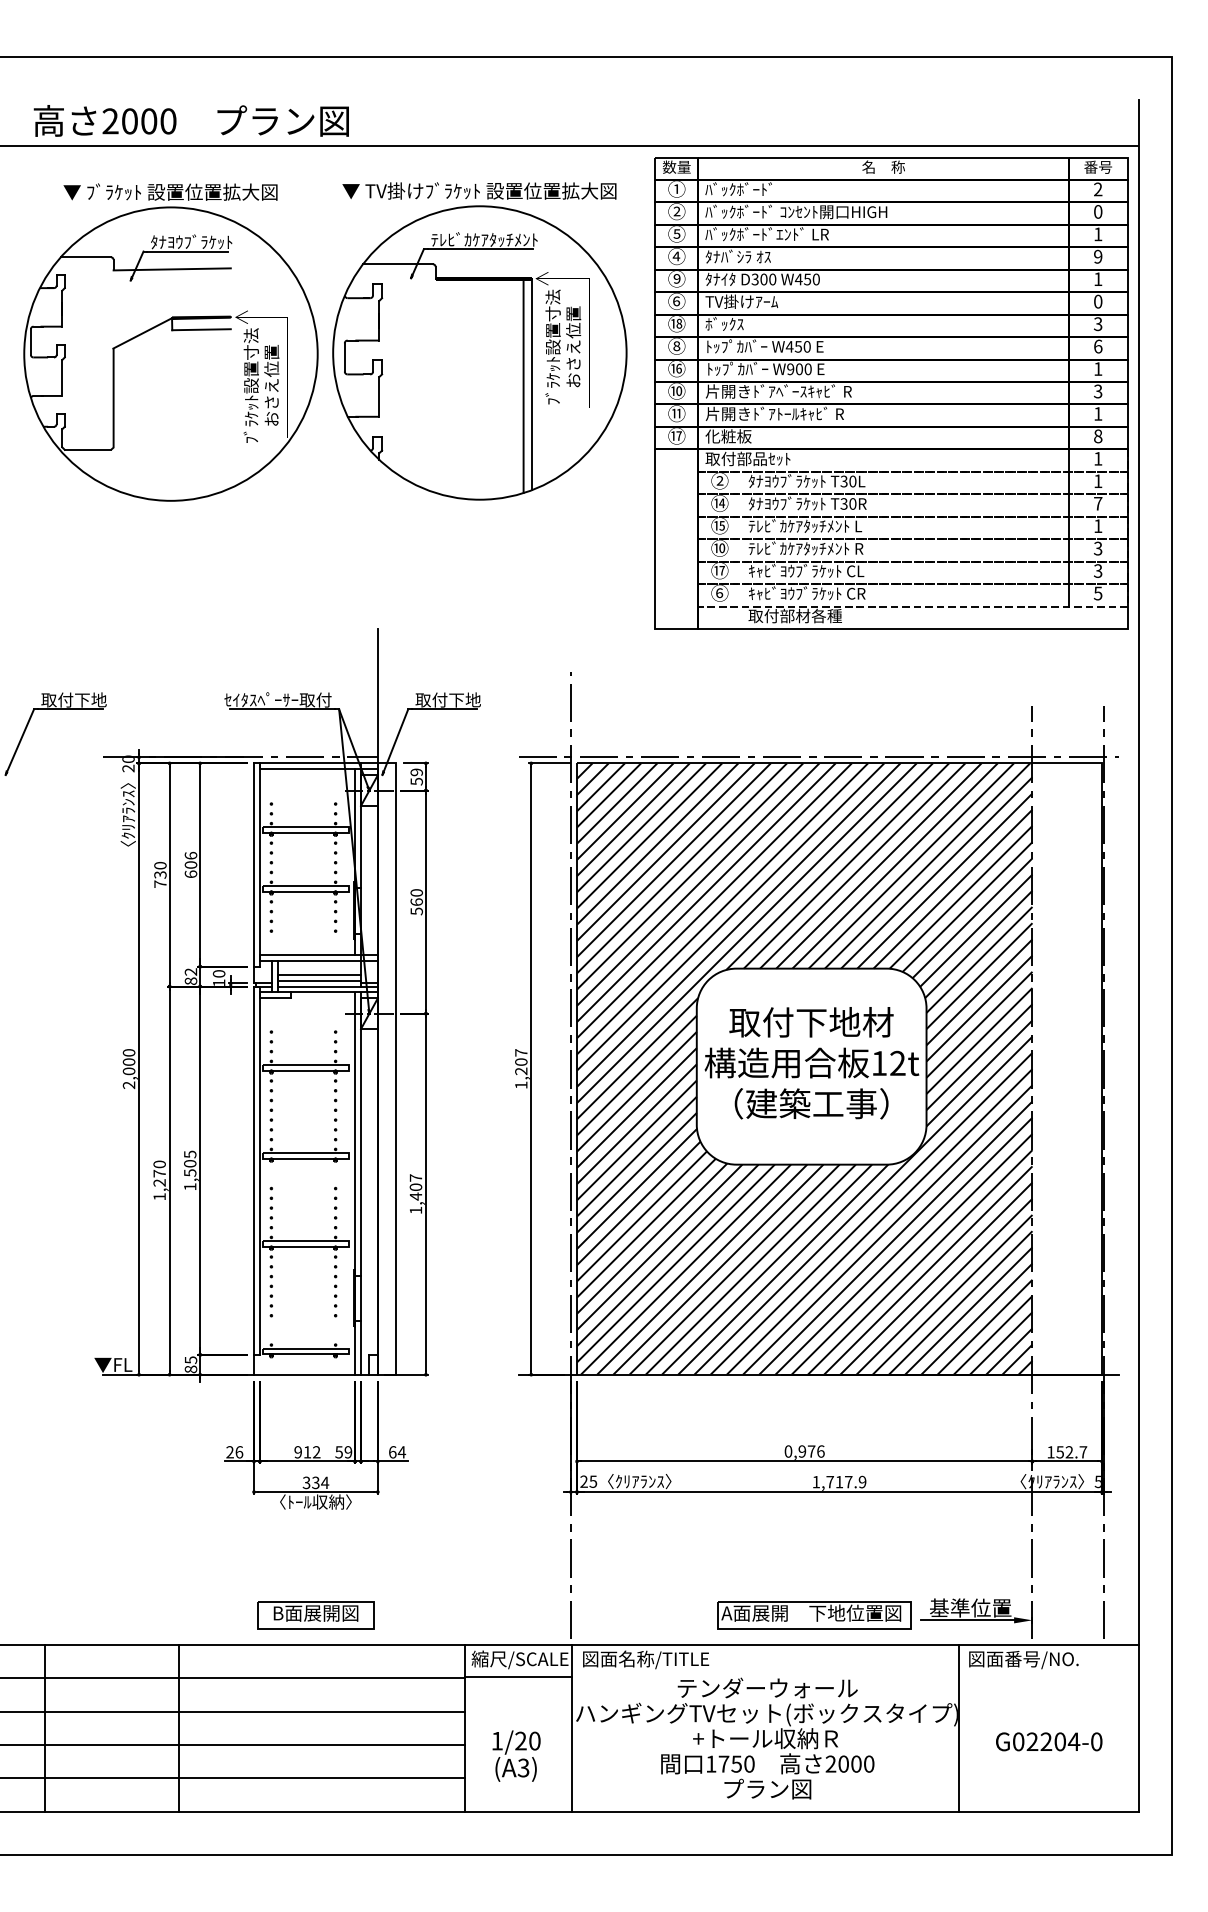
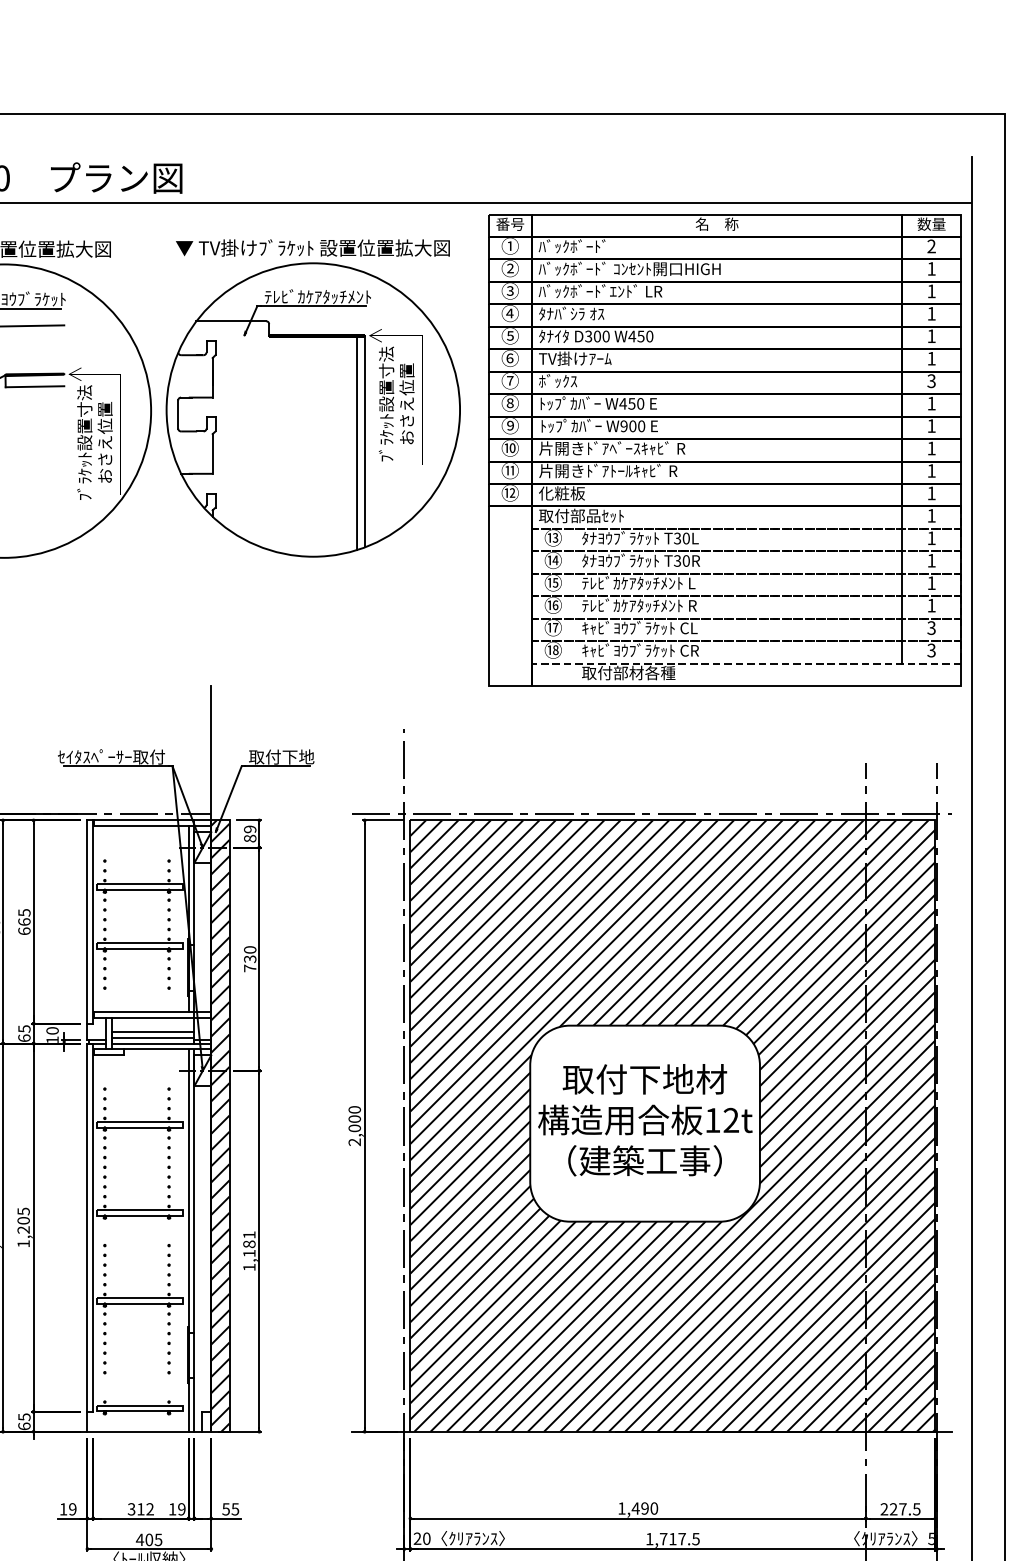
text: (676, 166) -> (509, 223), 数量 -> 番号
text: (1098, 166) -> (931, 223), 番号 -> 数量
text: (1098, 211) -> (931, 268), 0 -> 1
text: (676, 233) -> (509, 290), ⑤ -> ③
text: (1098, 256) -> (931, 313), 9 -> 1
text: (676, 278) -> (509, 335), ⑨ -> ⑤
text: (1098, 301) -> (931, 358), 0 -> 1
text: (676, 323) -> (509, 380), ⑱ -> ⑦
text: (1098, 346) -> (931, 403), 6 -> 1
text: (676, 368) -> (509, 425), ⑯ -> ⑨
text: (1097, 391) -> (930, 448), 3 -> 1
text: (678, 435) -> (511, 492), ⑰ -> ⑫
text: (1098, 436) -> (931, 493), 8 -> 1
text: (719, 480) -> (552, 537), ② -> ⑬
text: (1098, 503) -> (931, 560), 7 -> 1
text: (722, 547) -> (555, 604), ⑩ -> ⑯
text: (1097, 548) -> (930, 605), 3 -> 1
text: (1098, 592) -> (931, 649), 5 -> 3
text: (719, 593) -> (552, 650), ⑥ -> ⑱
text: (416, 781) -> (249, 838), 59 -> 89
text: (190, 859) -> (23, 916), 606 -> 665
text: (416, 906) -> (249, 963), 560 -> 730
text: (190, 976) -> (23, 1033), 82 -> 65
hatch: (386, 1068) -> (219, 1125), added
text: (521, 1068) -> (354, 1125), 1,207 -> 2,000
hatch: (1066, 1068) -> (899, 1125), added
text: (190, 1172) -> (23, 1229), 1,505 -> 1,205
text: (415, 1187) -> (248, 1244), 1,407 -> 1,181
text: (190, 1369) -> (23, 1426), 85 -> 65
text: (804, 1451) -> (637, 1508), 0,976 -> 1,490
text: (234, 1452) -> (67, 1509), 26 -> 19
text: (297, 1452) -> (130, 1509), 912 -> 312
text: (338, 1452) -> (171, 1509), 59 -> 19
text: (397, 1452) -> (230, 1509), 64 -> 55
text: (1067, 1452) -> (900, 1509), 152.7 -> 227.5
text: (593, 1481) -> (426, 1538), 25 -> 20
text: (862, 1481) -> (695, 1538), 1,717.9 -> 1,717.5
text: (315, 1482) -> (148, 1539), 334 -> 405

